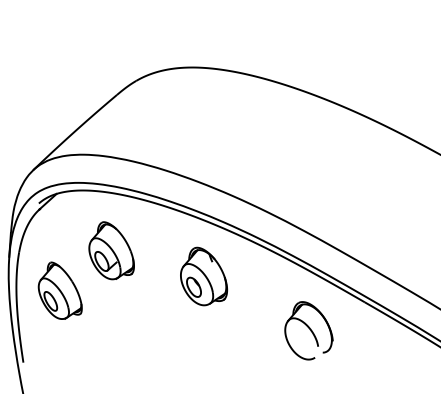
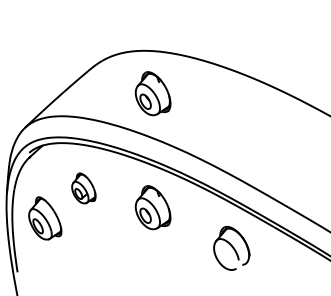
part: (203, 124) -> (152, 93), added
part: (111, 250) -> (83, 188), size x0.7

